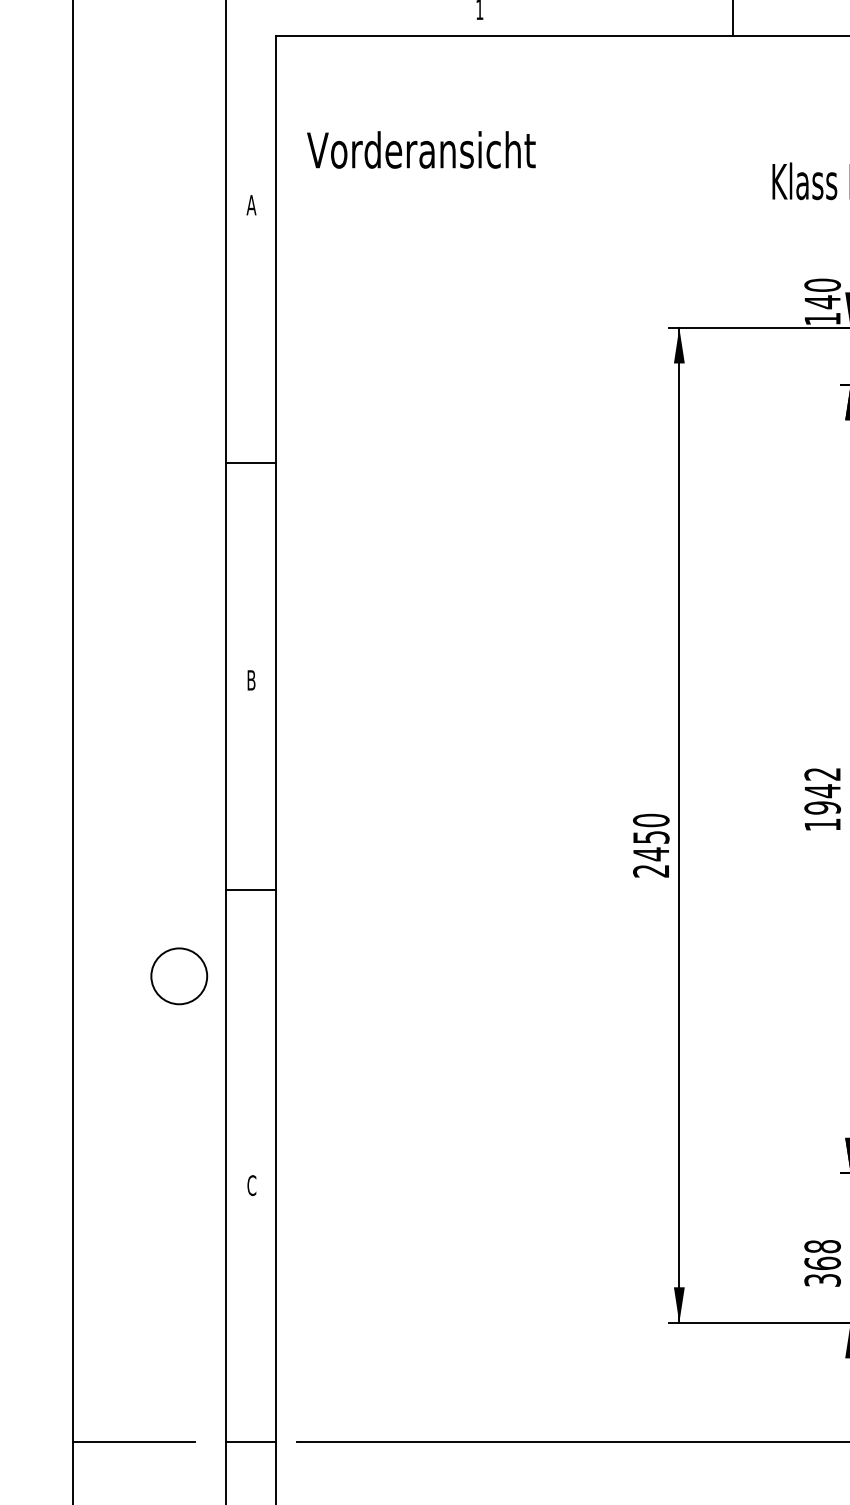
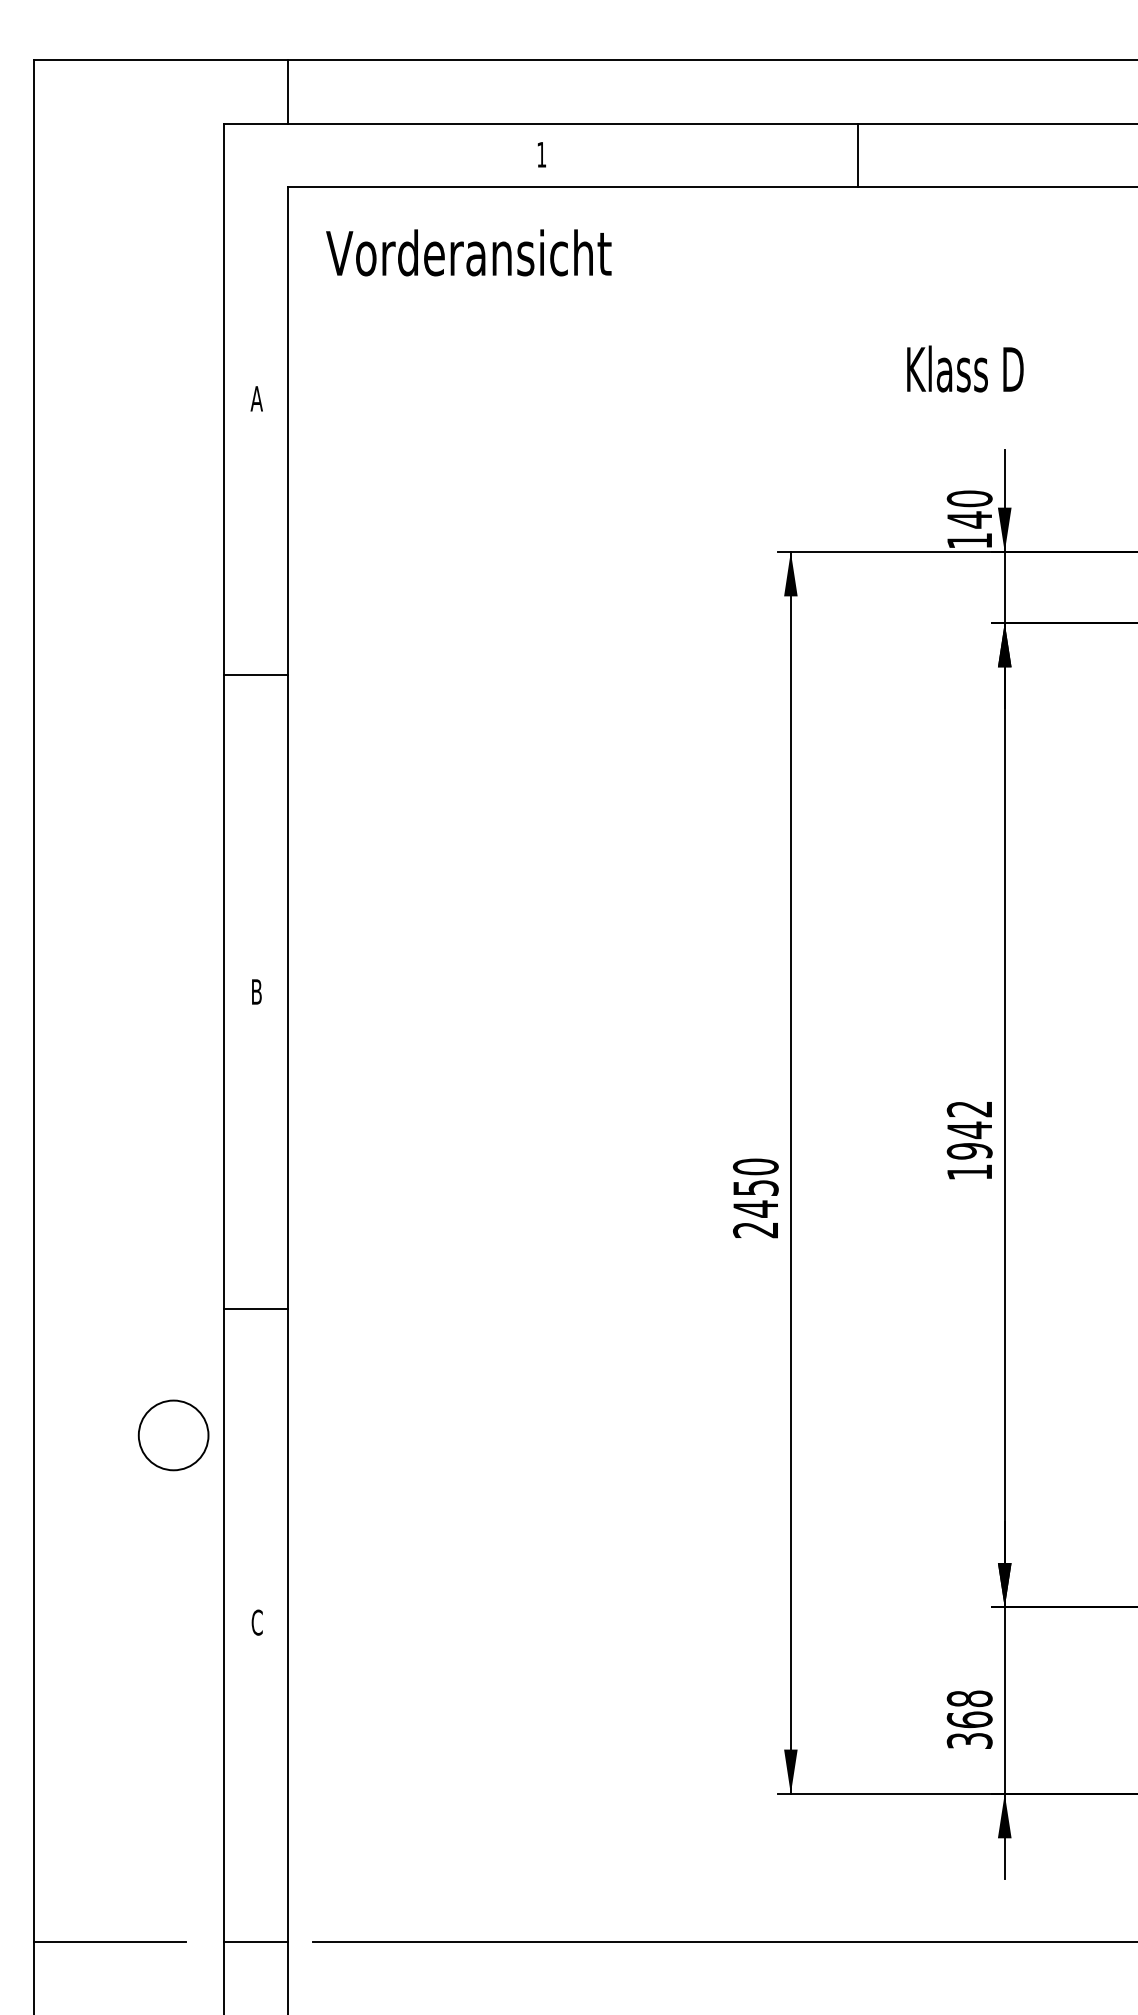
text: (421, 149) -> (468, 252), moved
line: (250, 463) -> (255, 675), moved
line: (250, 889) -> (255, 1308), moved
circle: (179, 976) -> (173, 1435), moved

